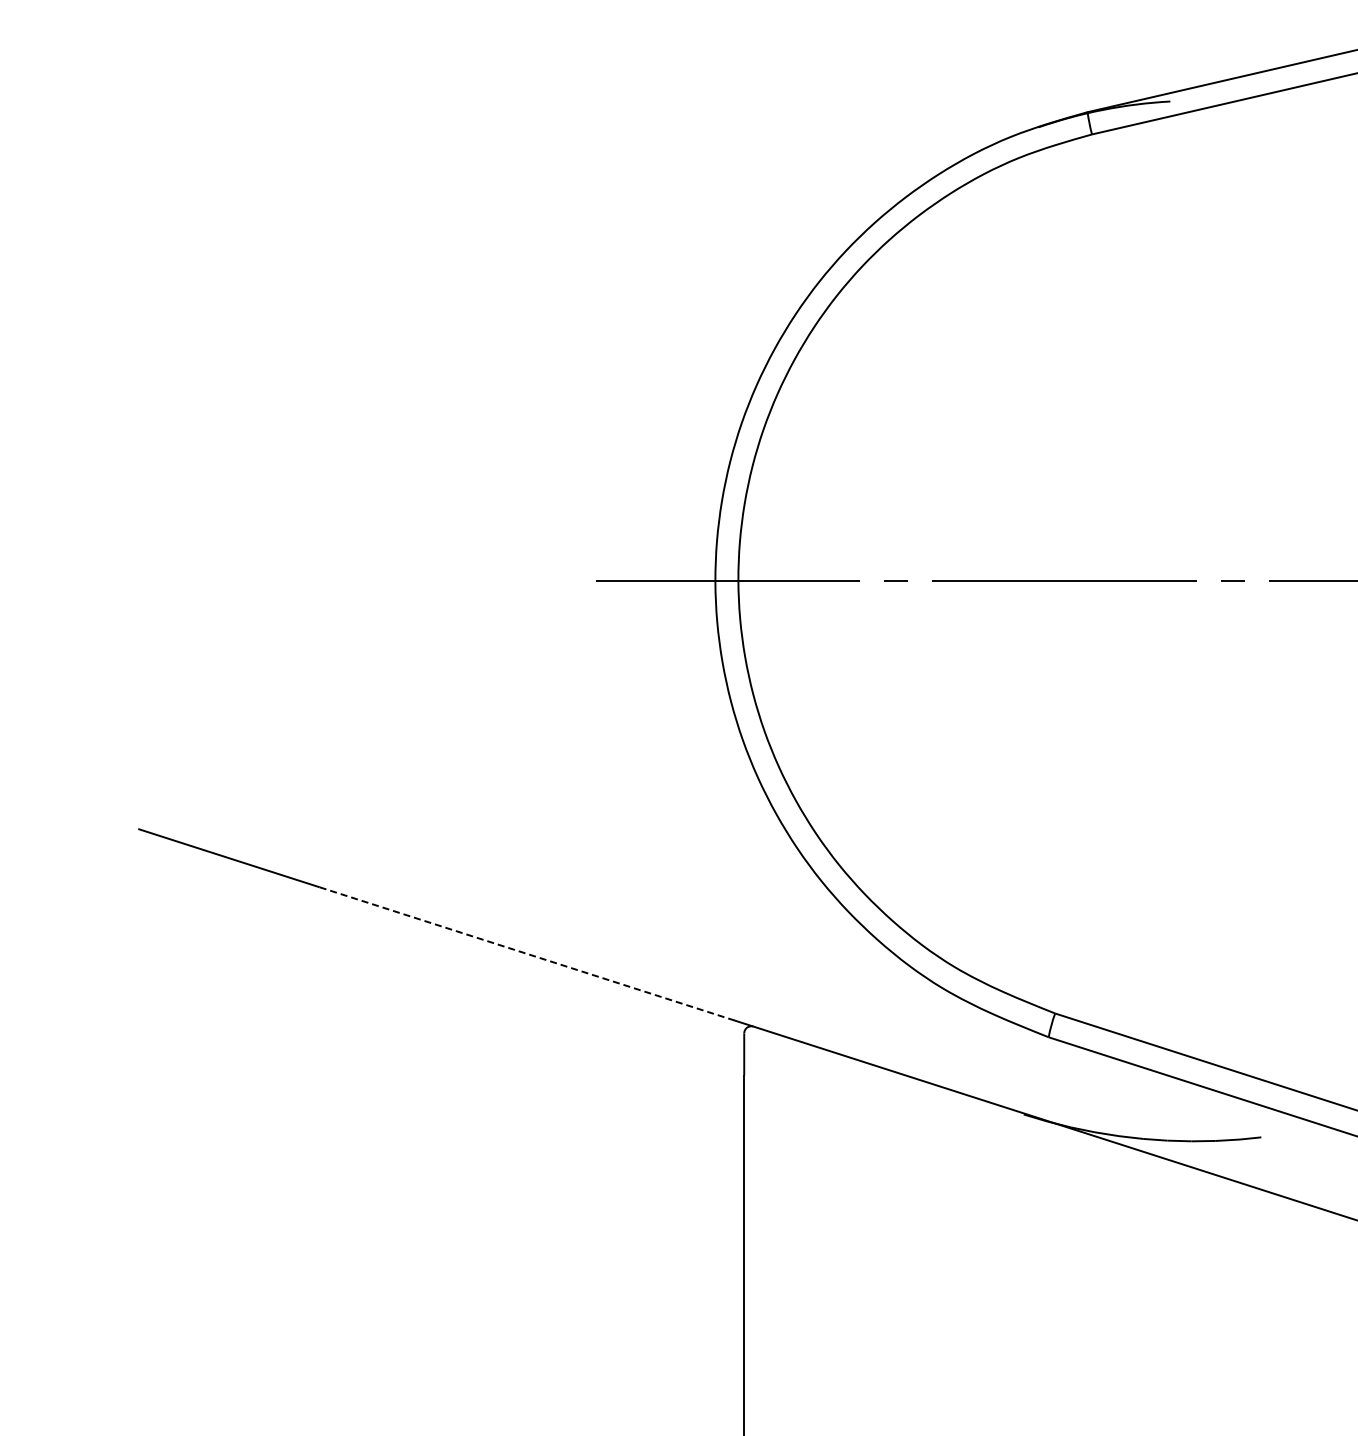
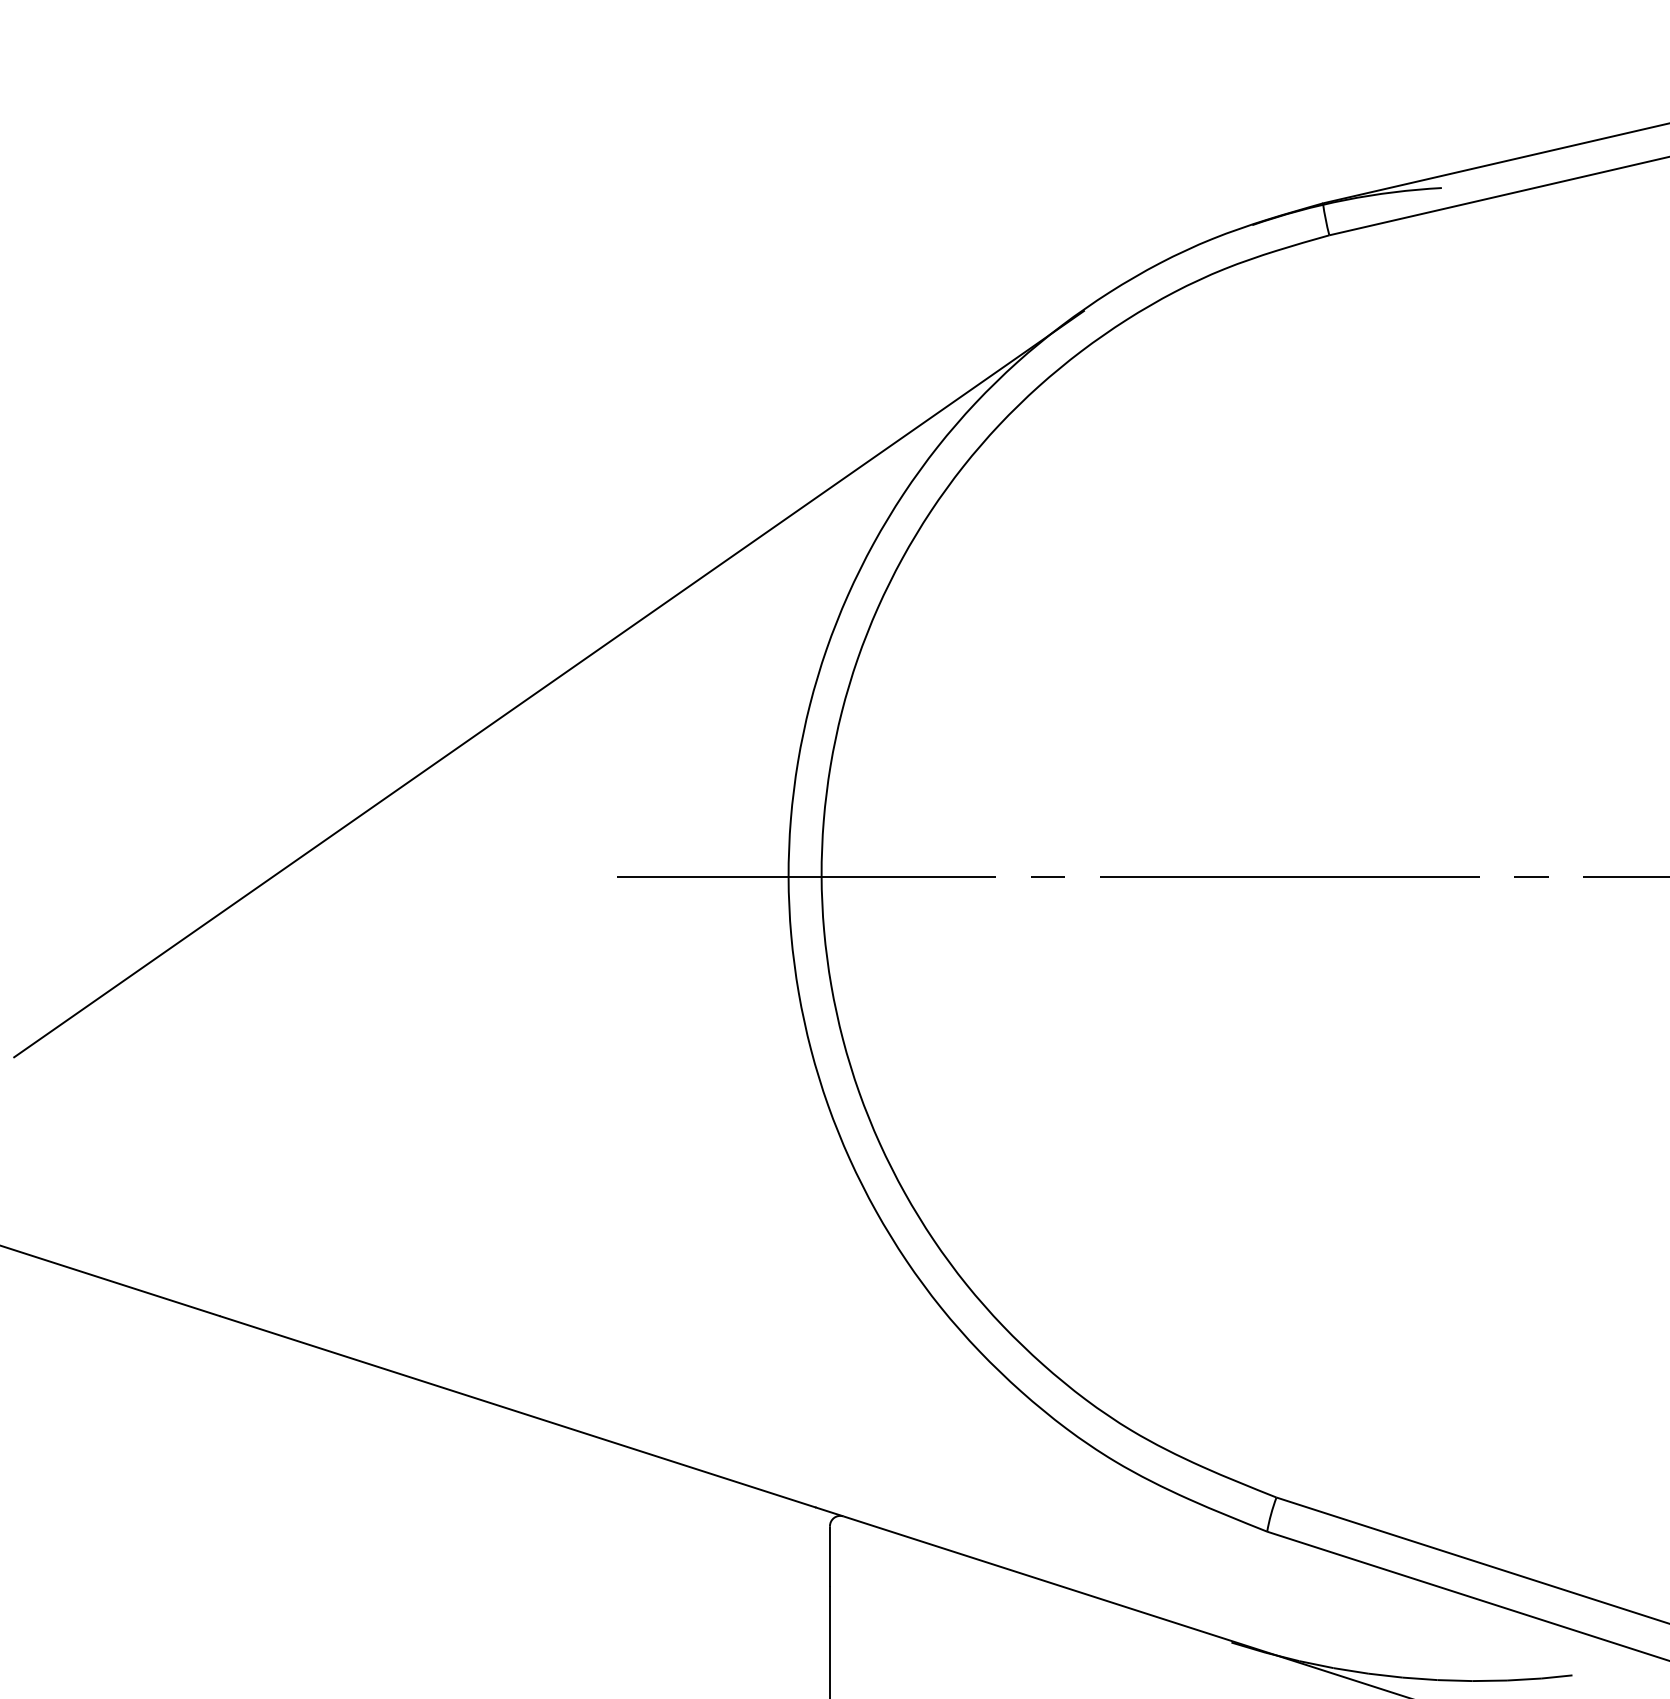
line: (548, 446) -> (548, 683), added
line: (526, 953) -> (517, 1411), dashed -> solid

